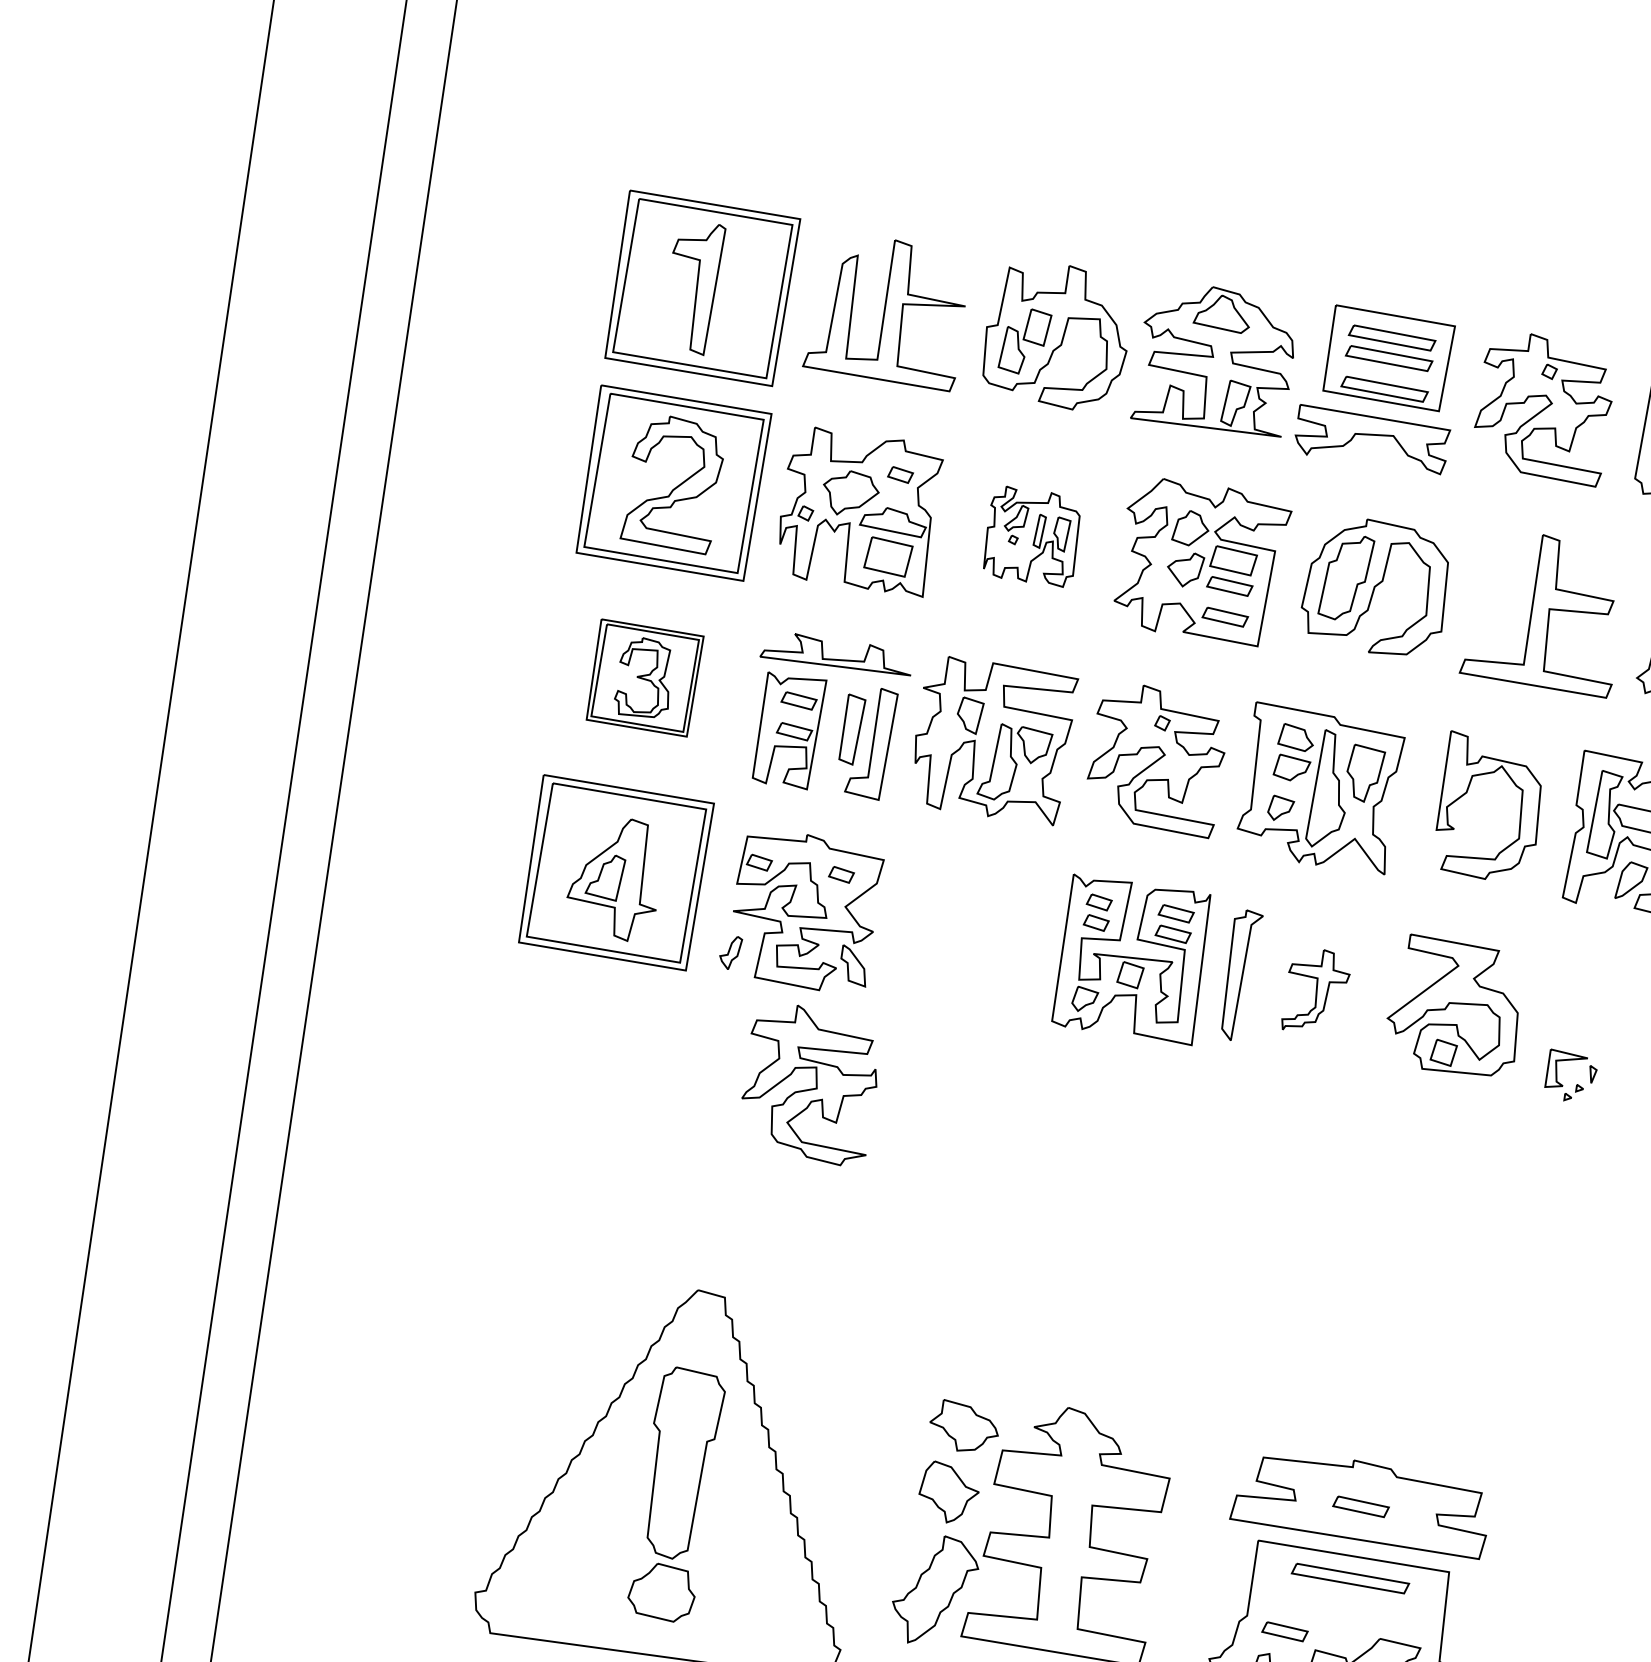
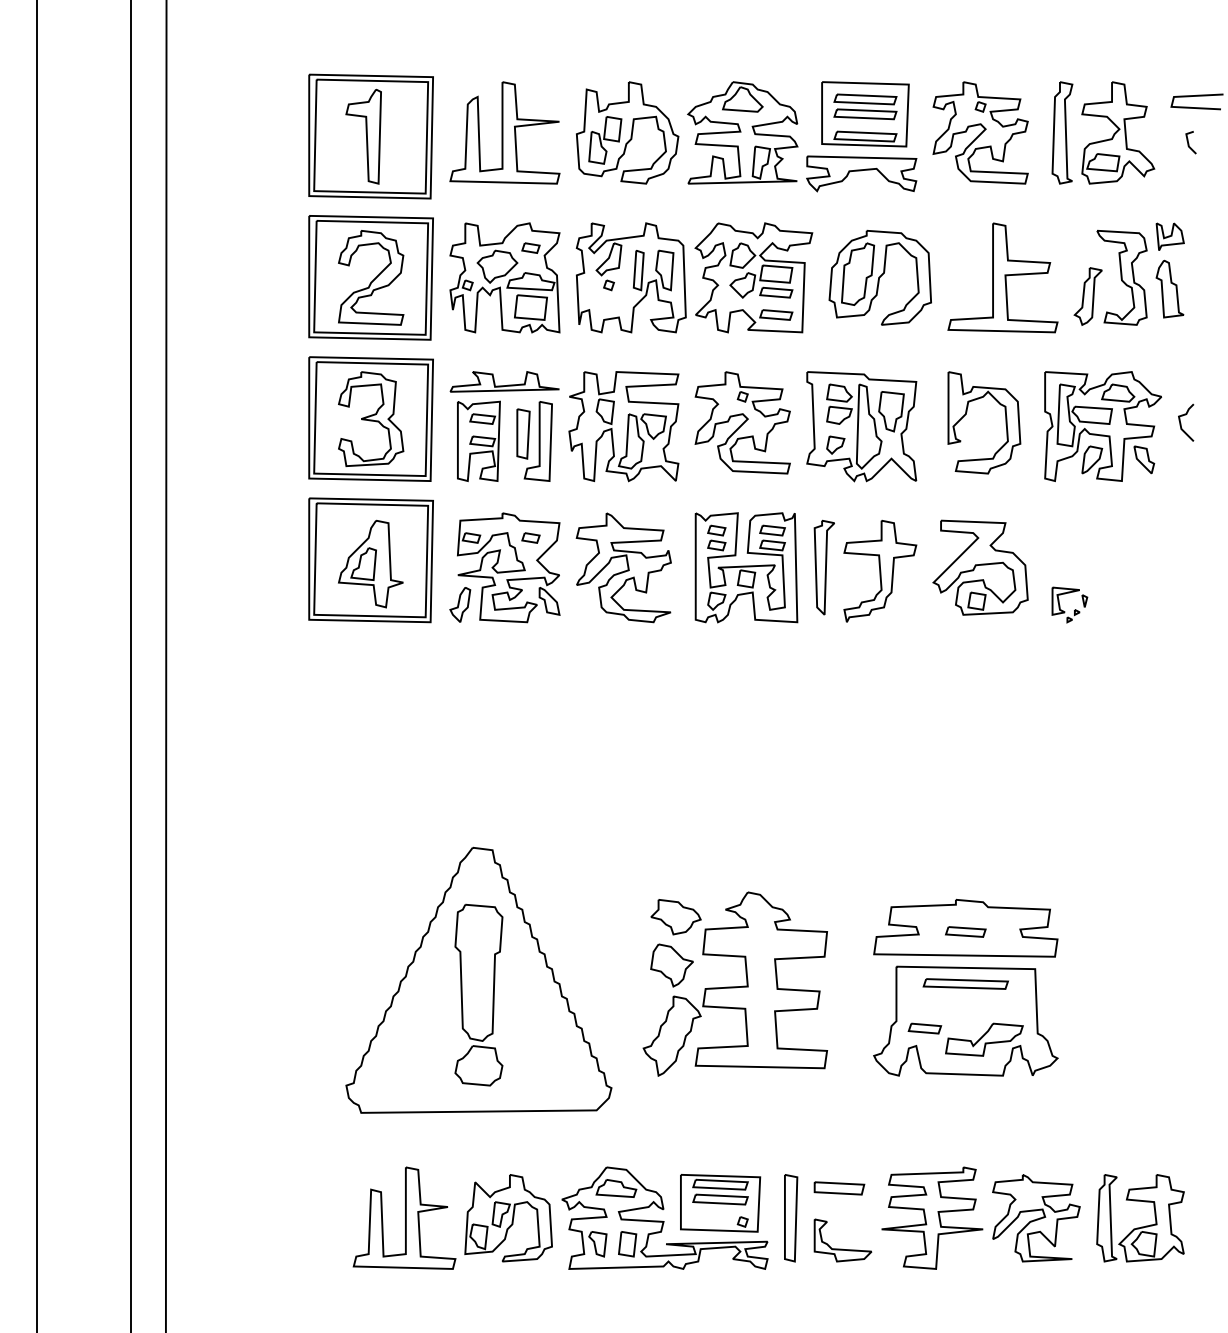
part: (1031, 535) -> (630, 277), size x1.67
part: (644, 677) -> (370, 418), size x1.67
part: (730, 952) -> (460, 604), size x1.43
part: (1316, 990) -> (880, 570), size x1.67
part: (809, 1083) -> (623, 567), moved

